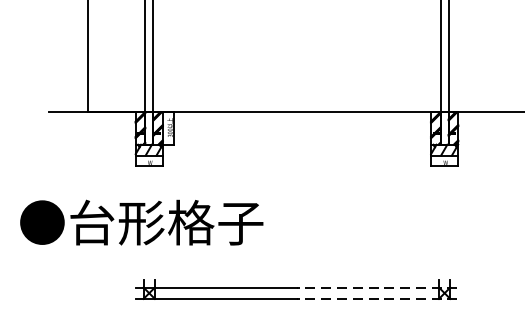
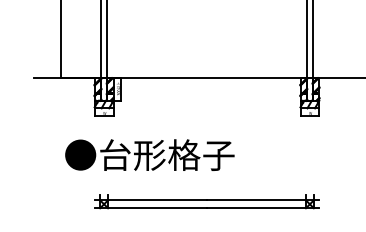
text: (141, 221) -> (149, 154), moved
line: (376, 287) -> (262, 200), dashed -> solid
line: (376, 299) -> (262, 208), dashed -> solid

